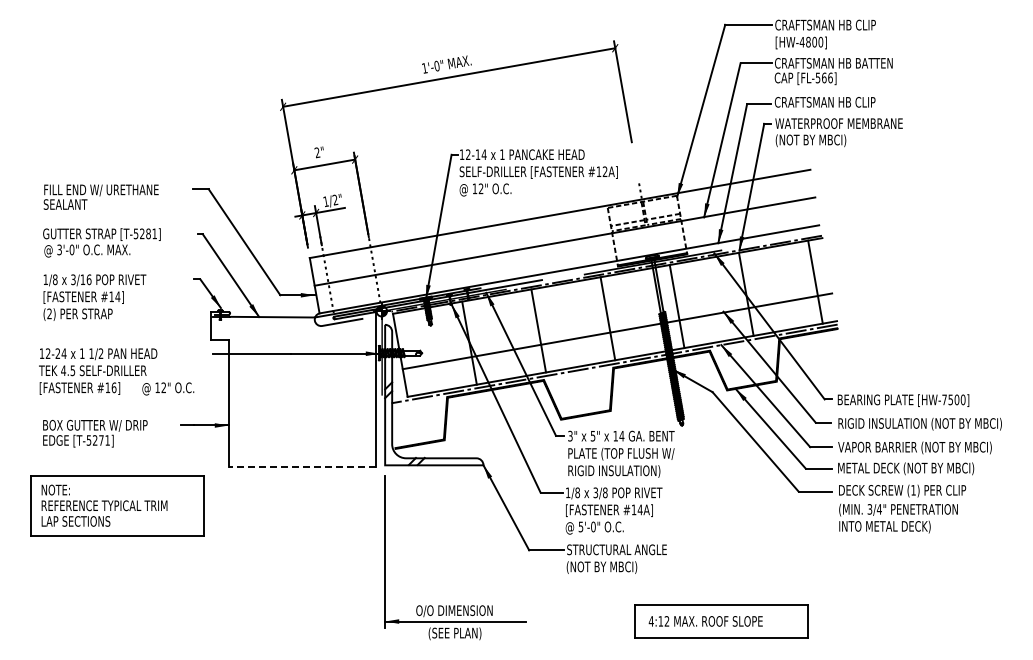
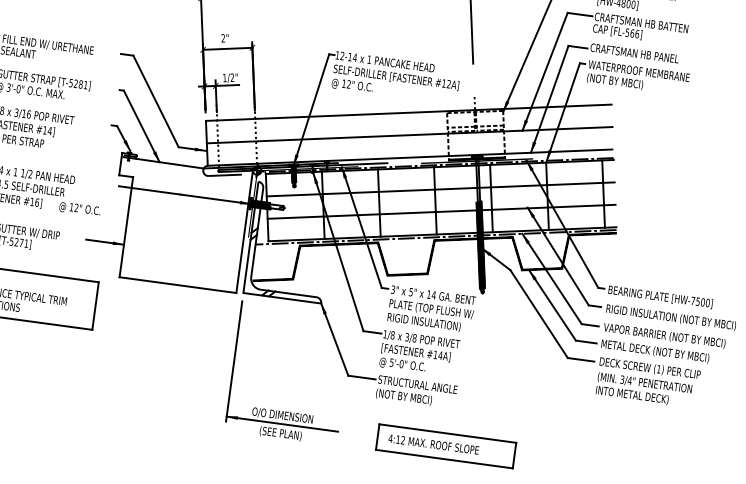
text: (870, 102) -> (666, 57), CRAFTSMAN HB CLIP -> CRAFTSMAN HB PANEL
line: (612, 303) -> (440, 189), added
line: (302, 466) -> (177, 285), dashed -> solid
part: (721, 621) -> (446, 446), moved

